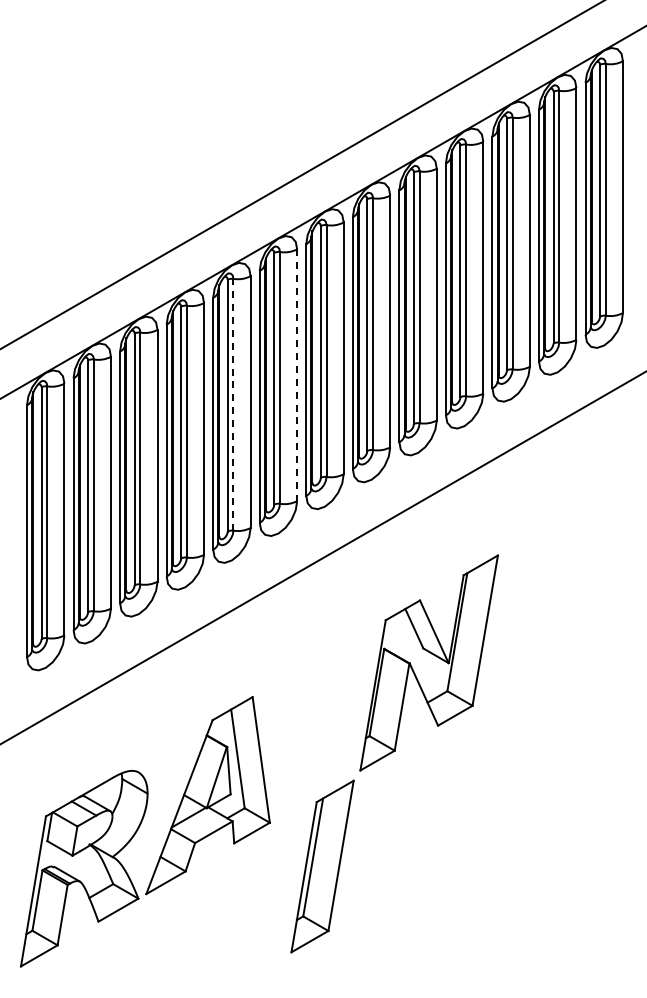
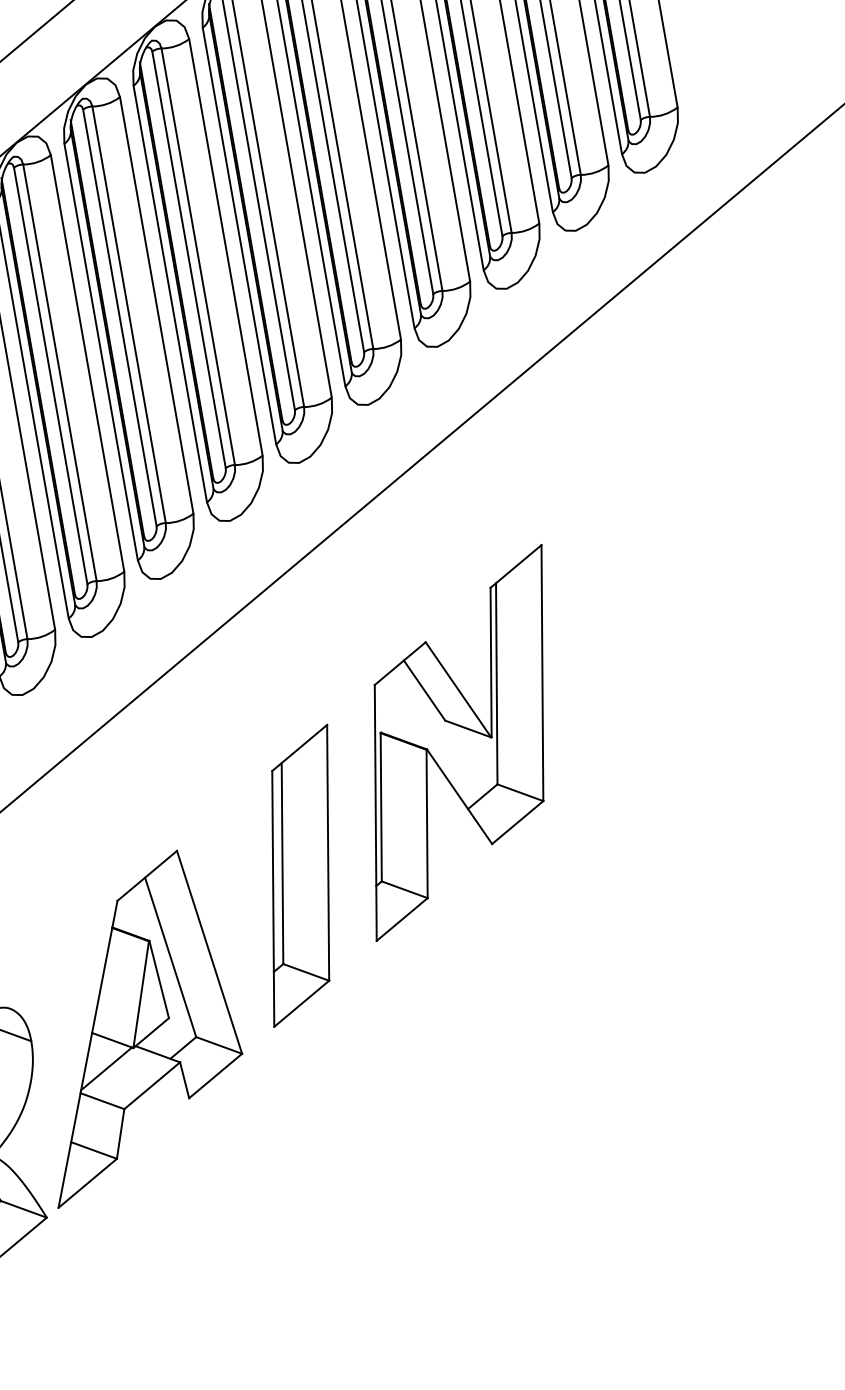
line: (297, 375) -> (157, 305), dashed -> solid
line: (233, 404) -> (59, 372), dashed -> solid
part: (322, 866) -> (300, 875), moved

